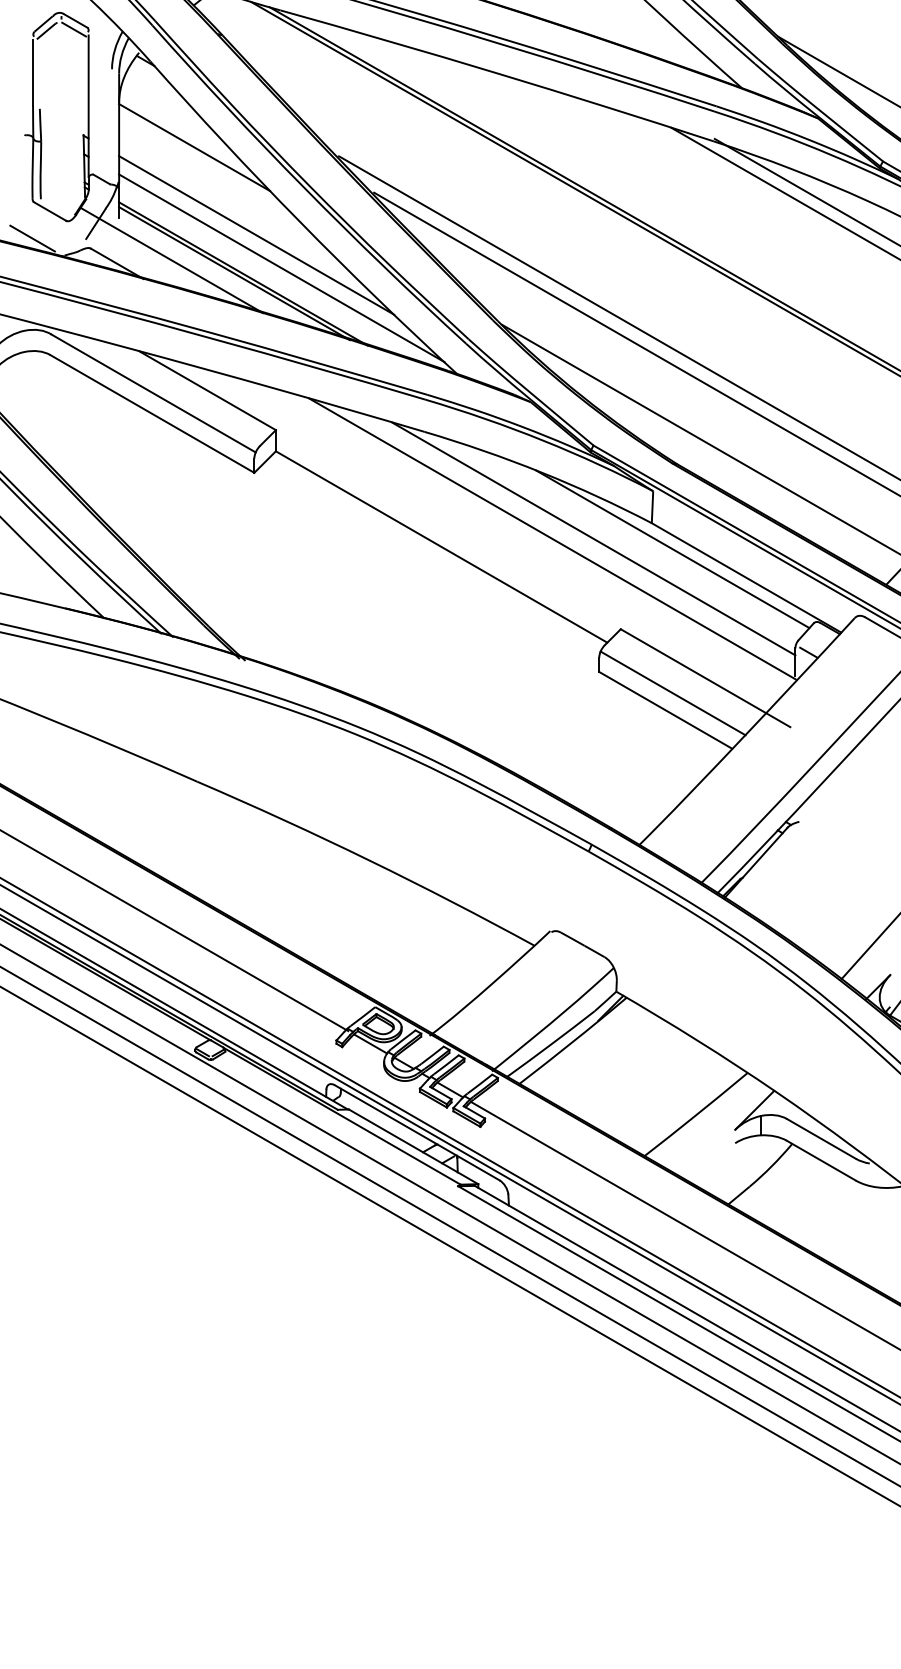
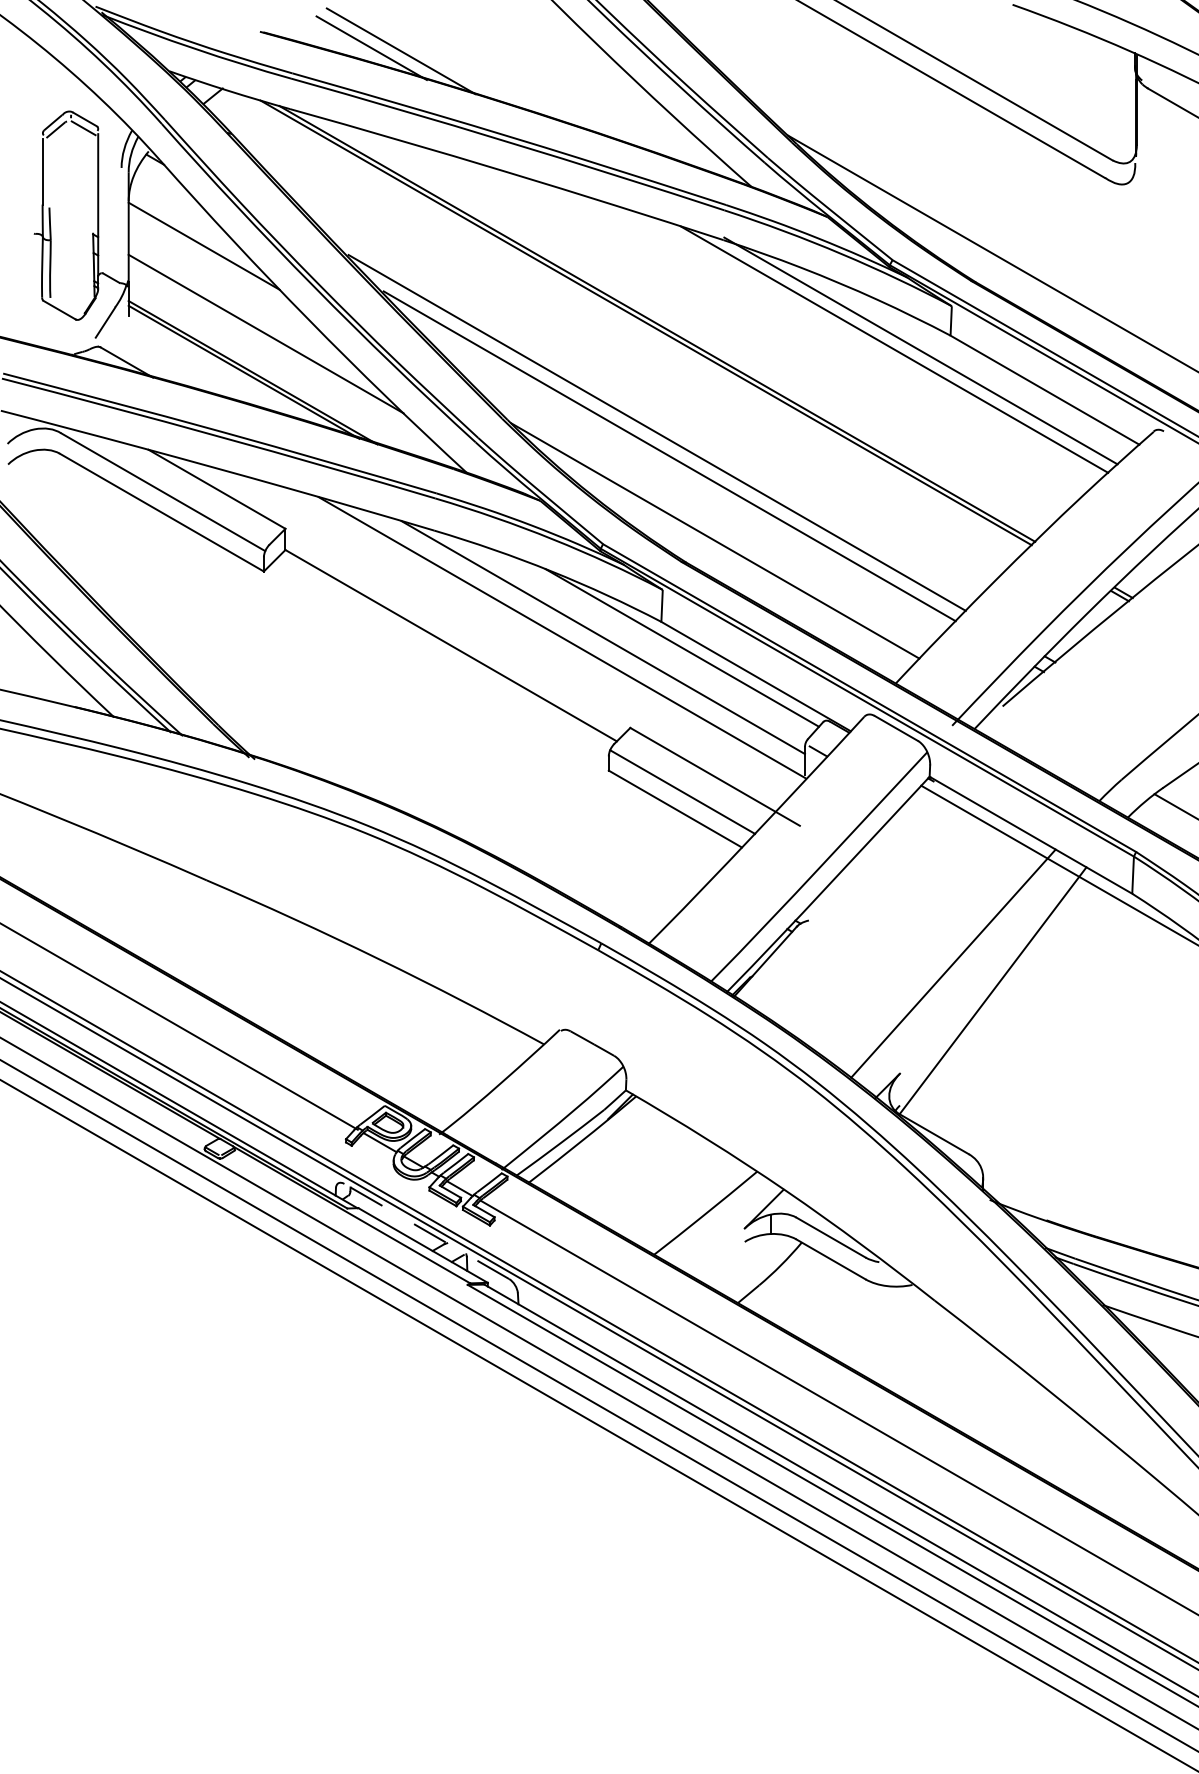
line: (31, 238) -> (41, 337), removed
line: (171, 259) -> (181, 358), removed
line: (281, 267) -> (291, 366), removed
line: (416, 1132) -> (426, 1231), solid -> dashed

